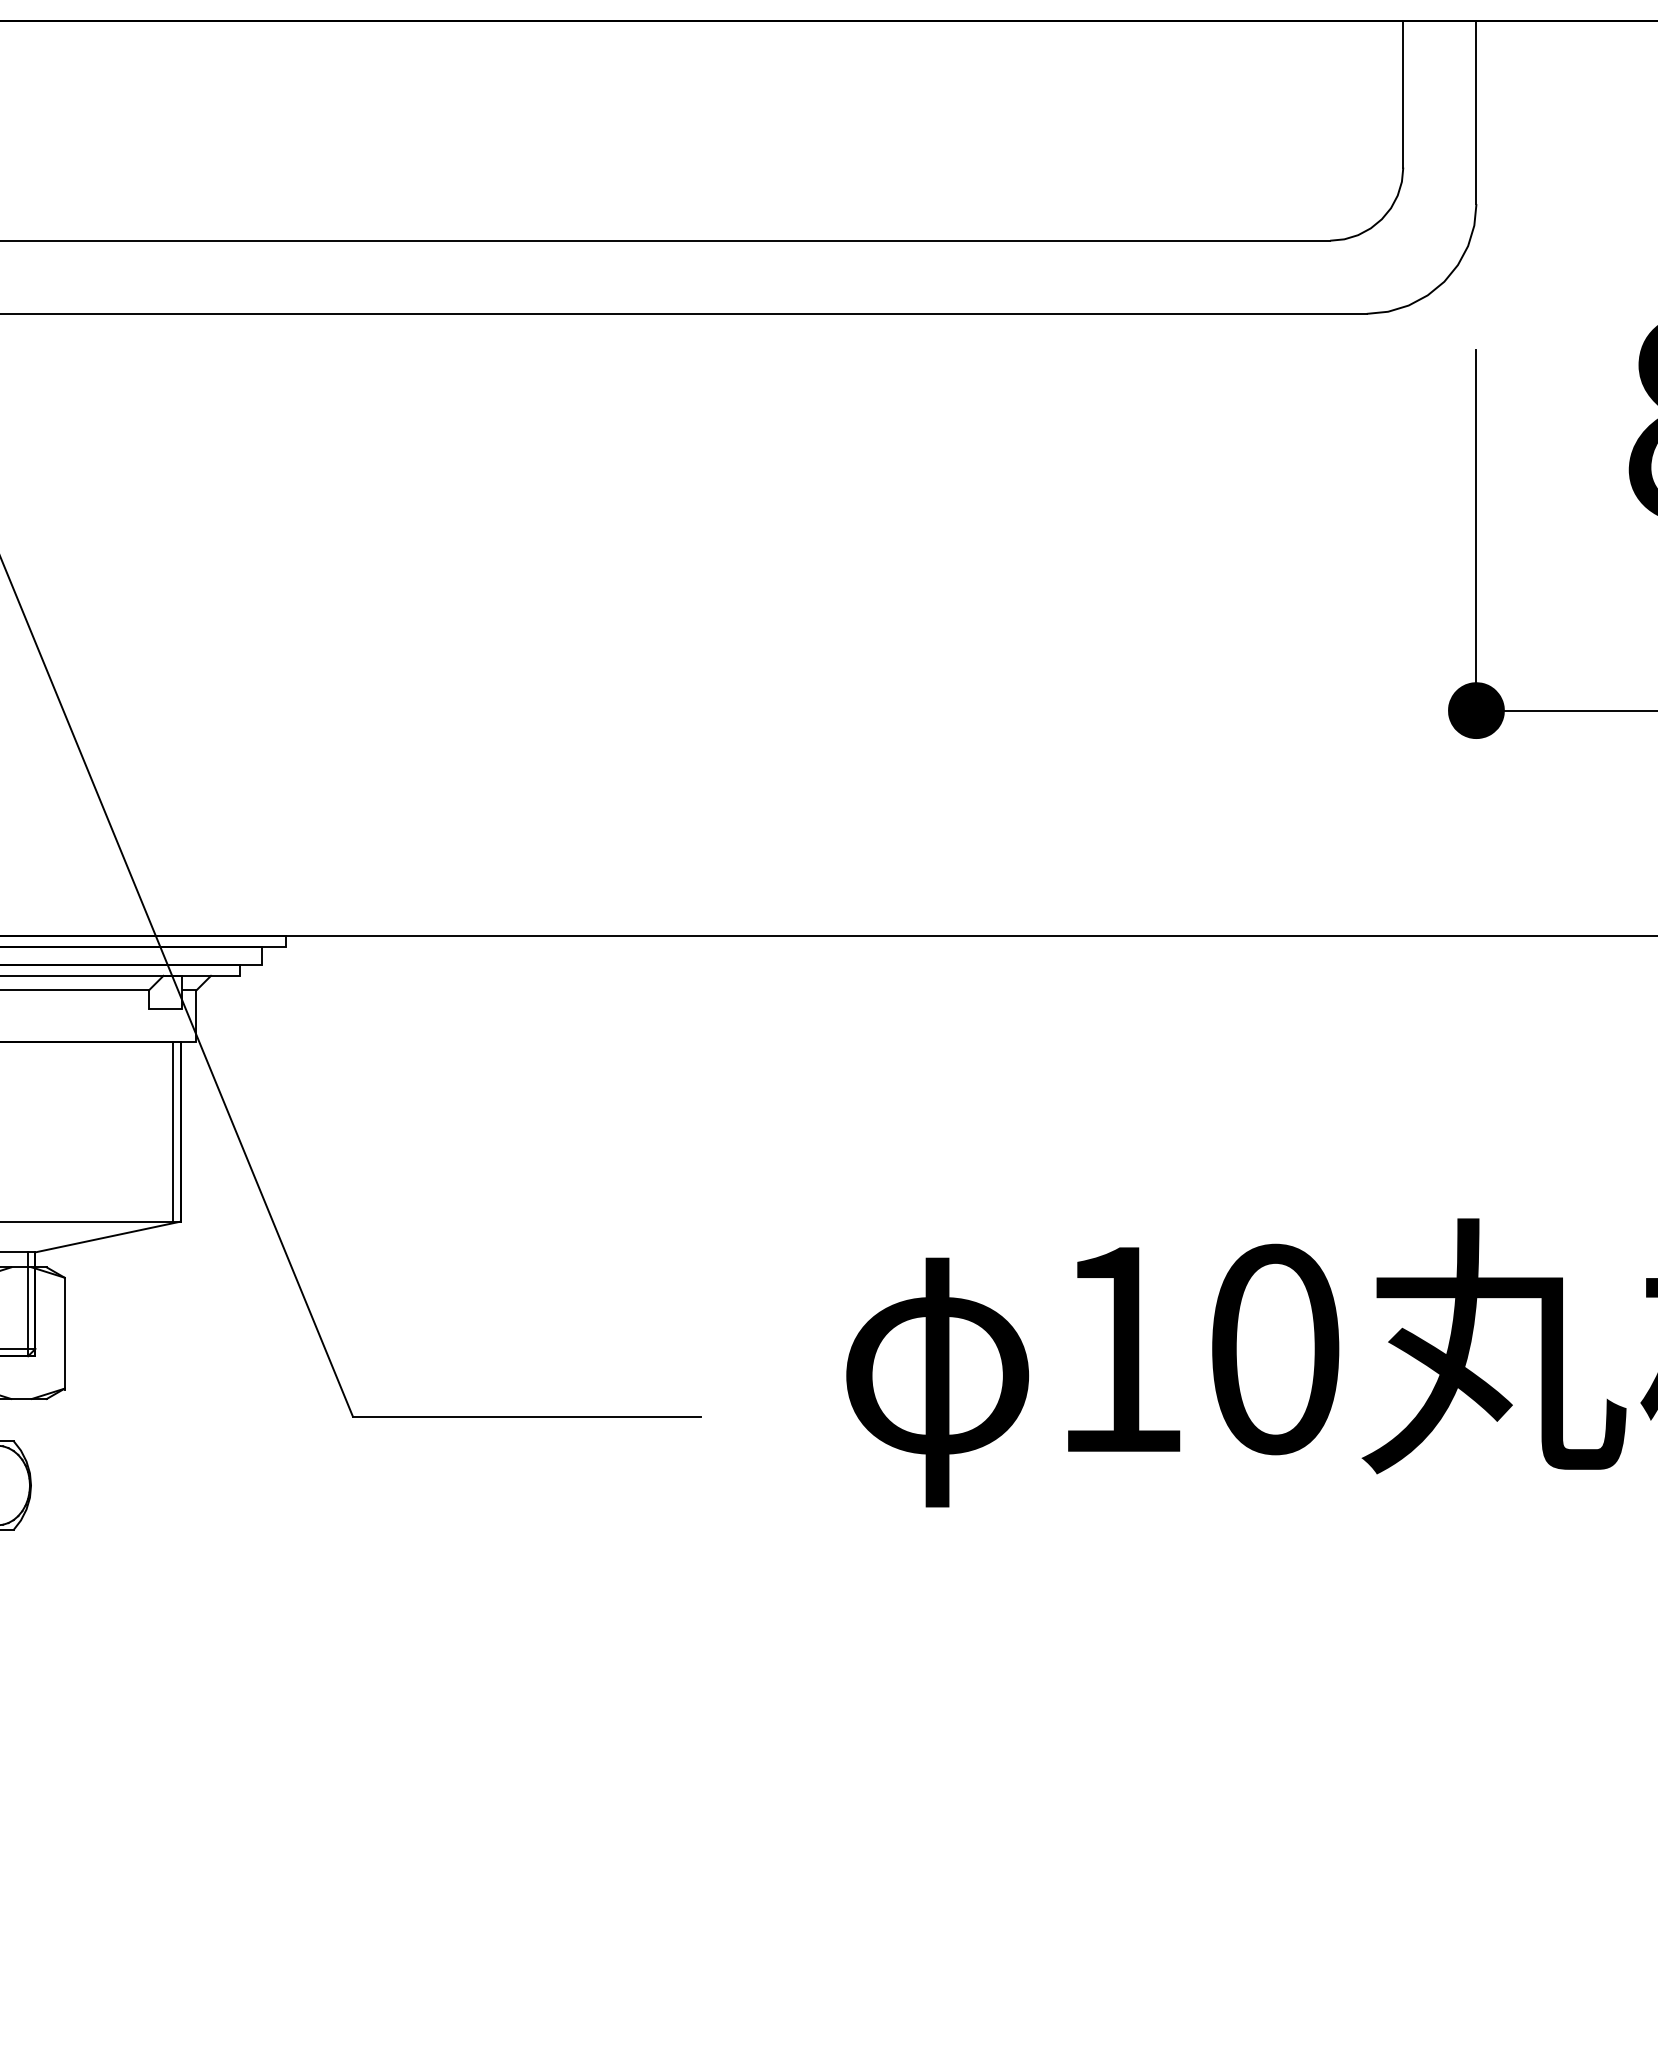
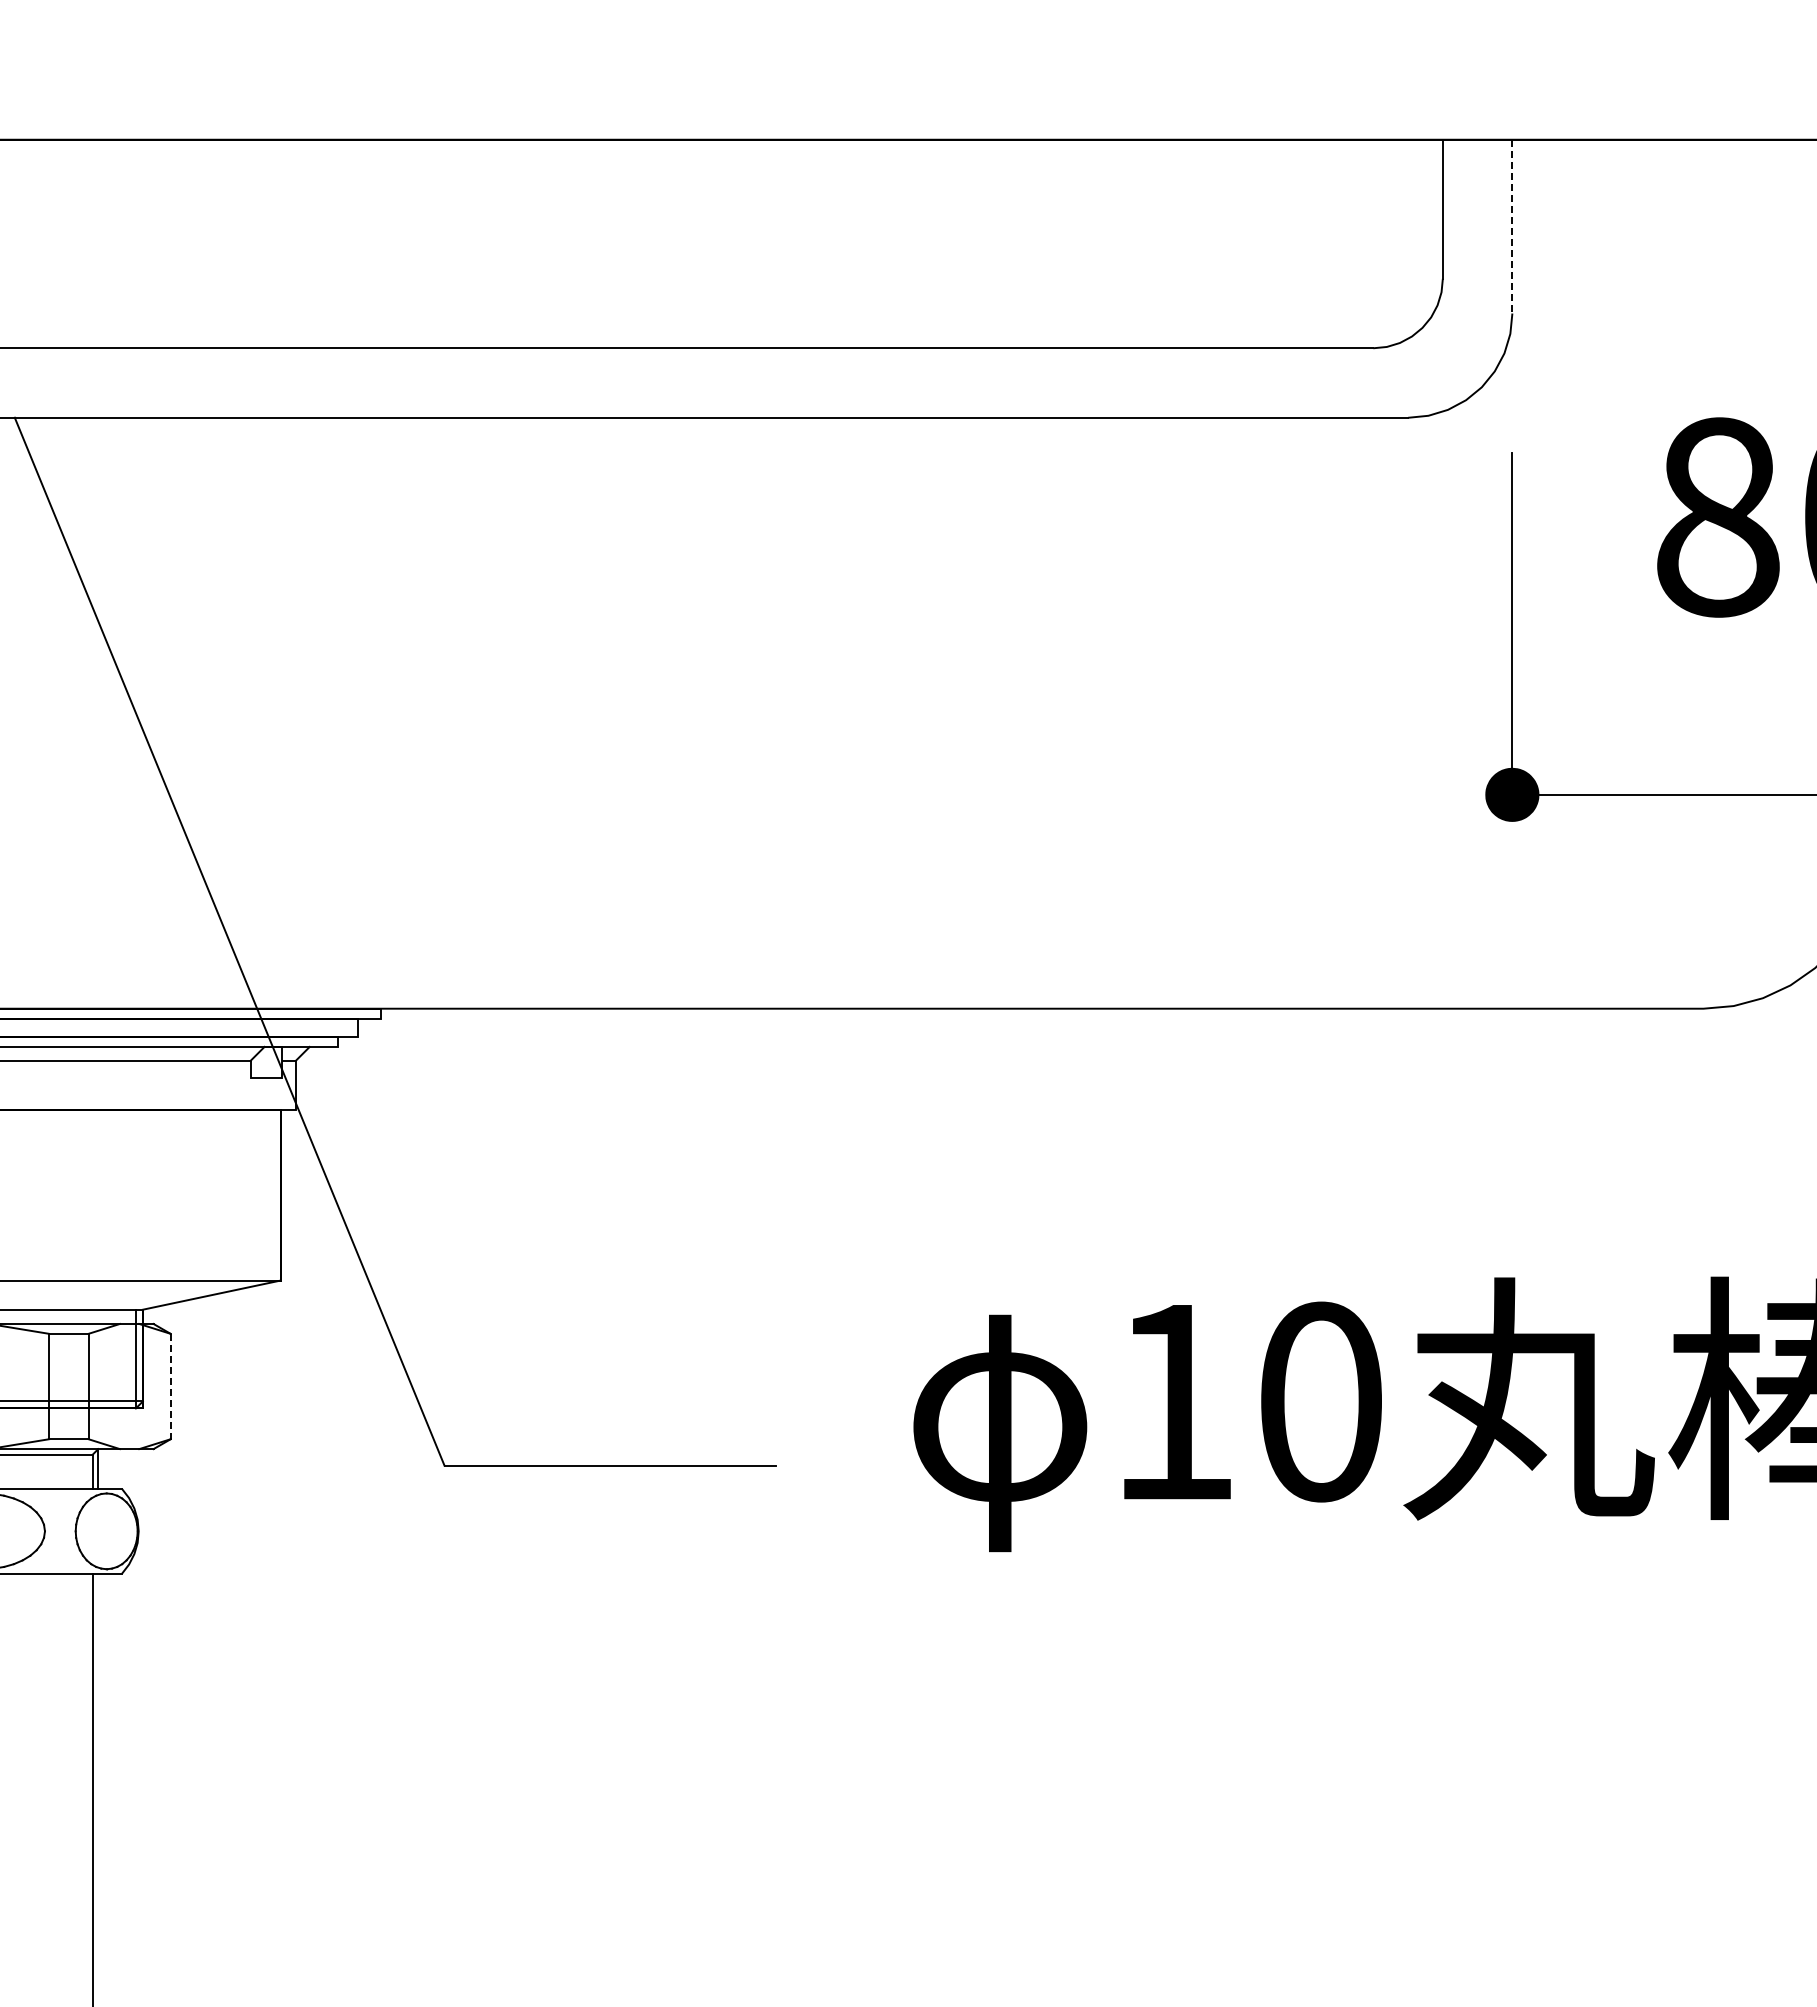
line: (1476, 112) -> (1512, 226), solid -> dashed
line: (172, 1131) -> (273, 1194), removed
line: (64, 1334) -> (170, 1387), solid -> dashed

